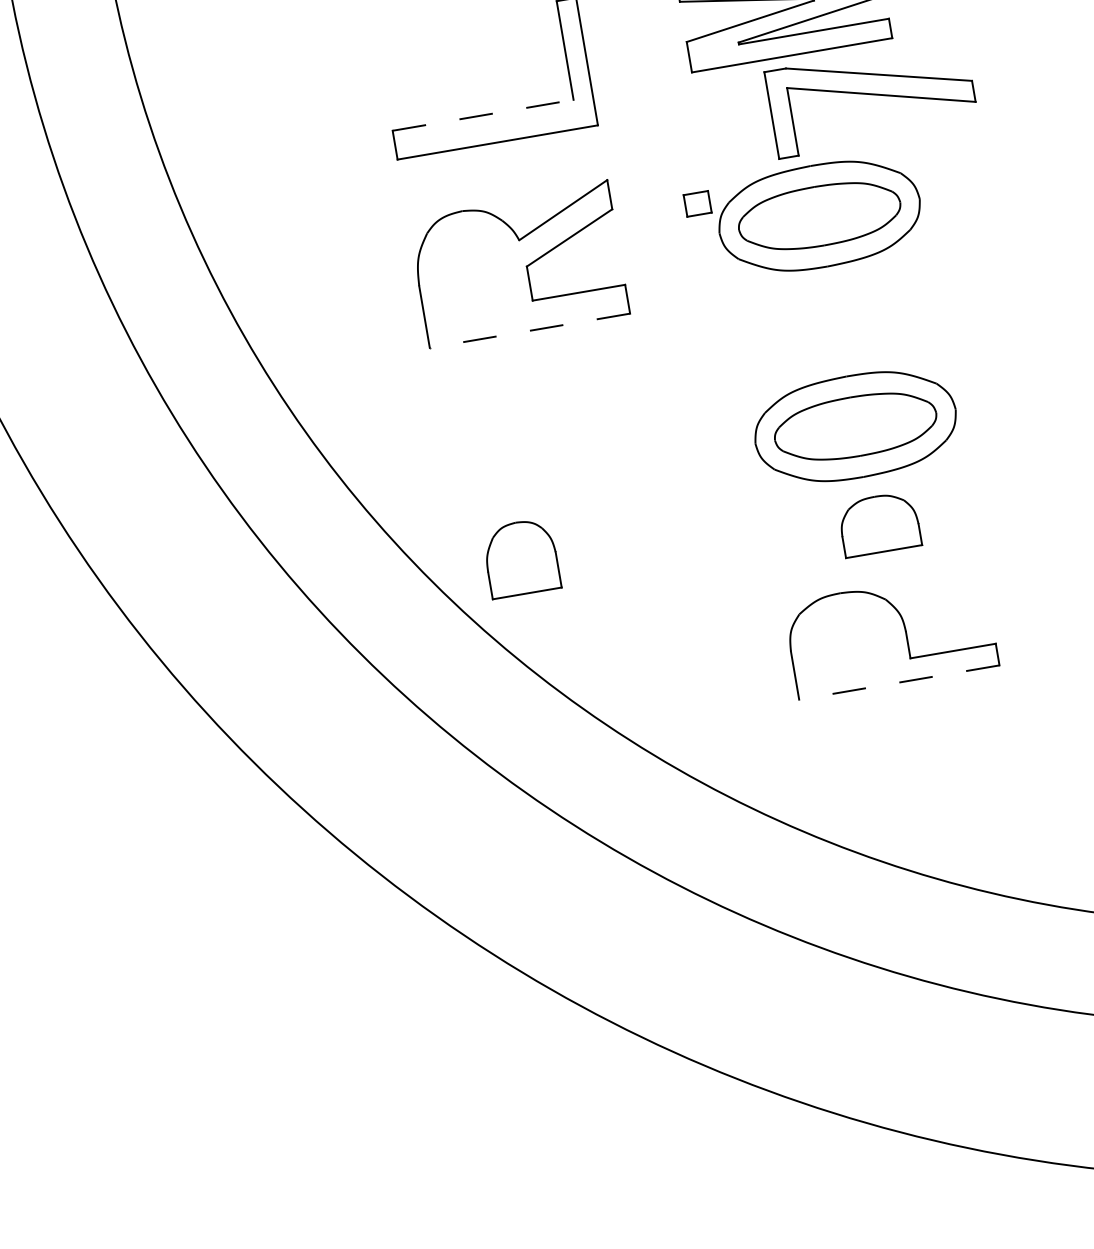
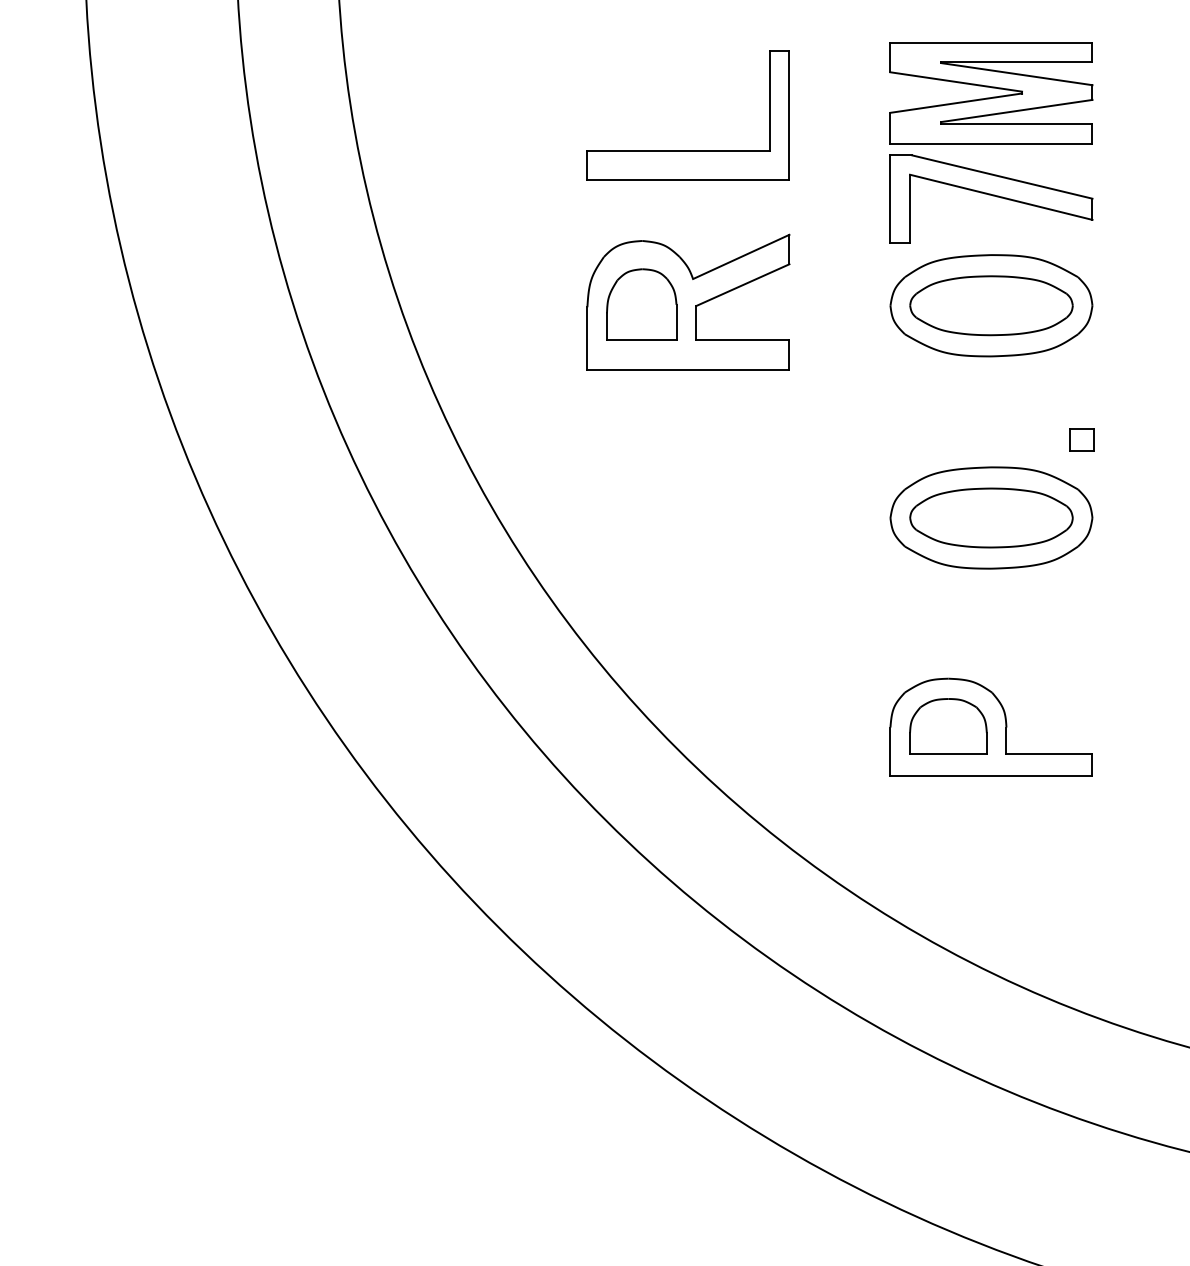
part: (871, 97) -> (991, 198), moved
line: (484, 115) -> (679, 150), dashed -> solid
part: (697, 203) -> (1081, 439), moved
line: (529, 330) -> (687, 369), dashed -> solid
part: (879, 524) -> (948, 726), moved
part: (520, 557) -> (641, 304), moved
line: (898, 683) -> (990, 776), dashed -> solid

